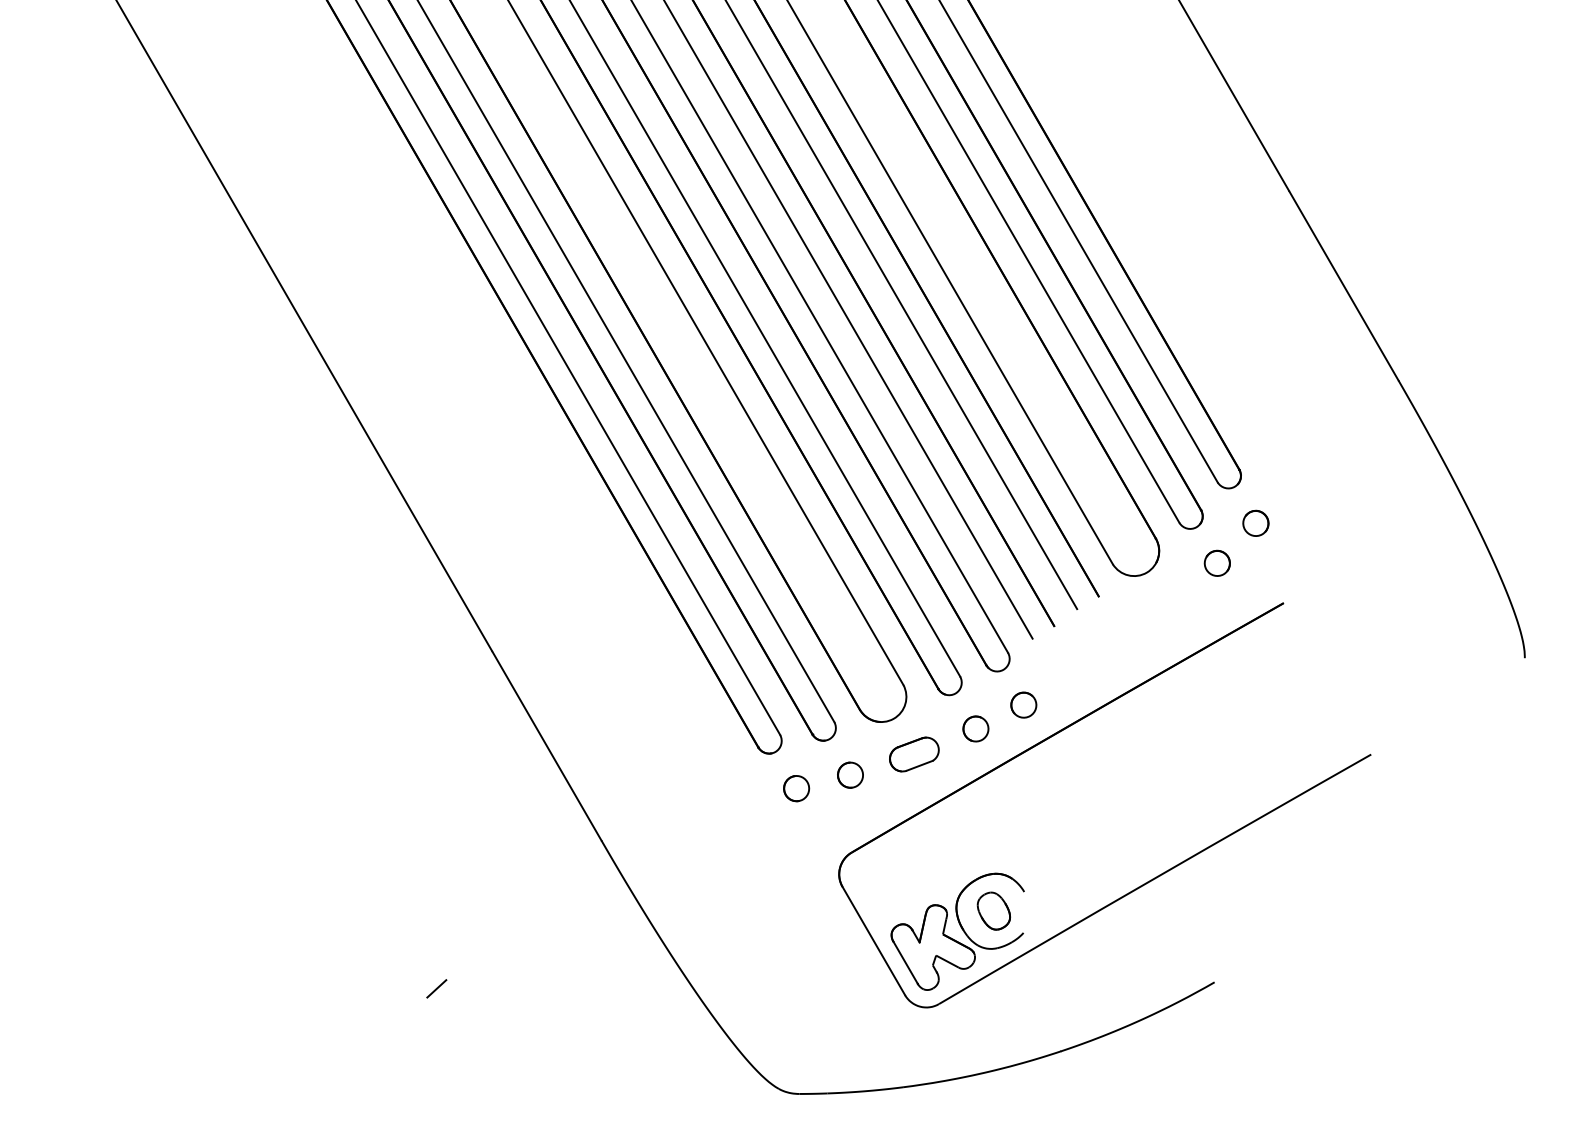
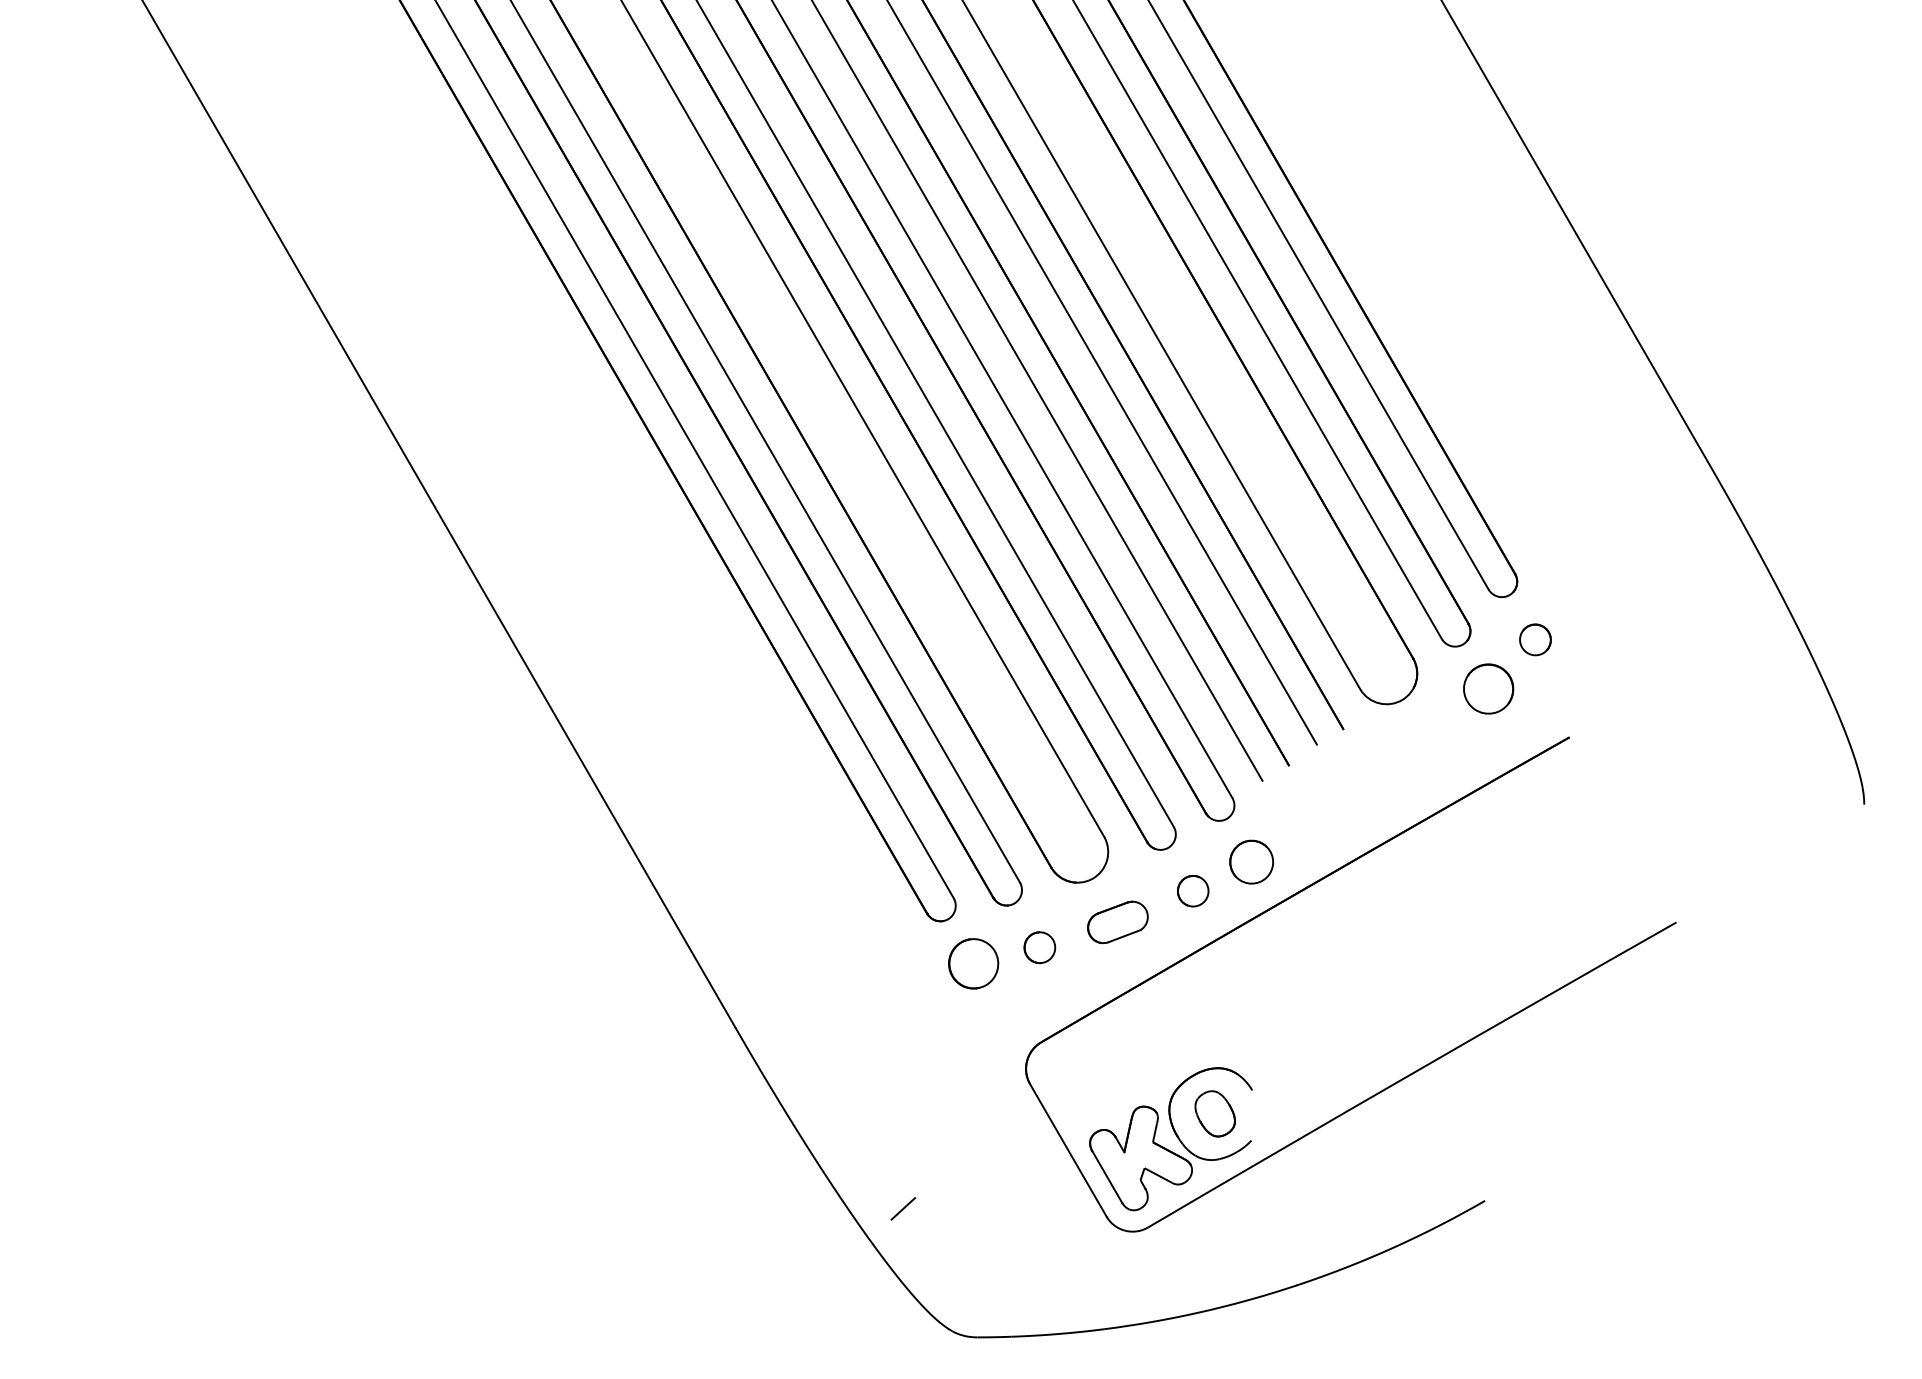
part: (1216, 562) -> (1487, 687), size x1.6
part: (1023, 704) -> (1251, 861), size x1.4
part: (796, 788) -> (973, 963), size x1.6
line: (436, 988) -> (902, 1208), moved

